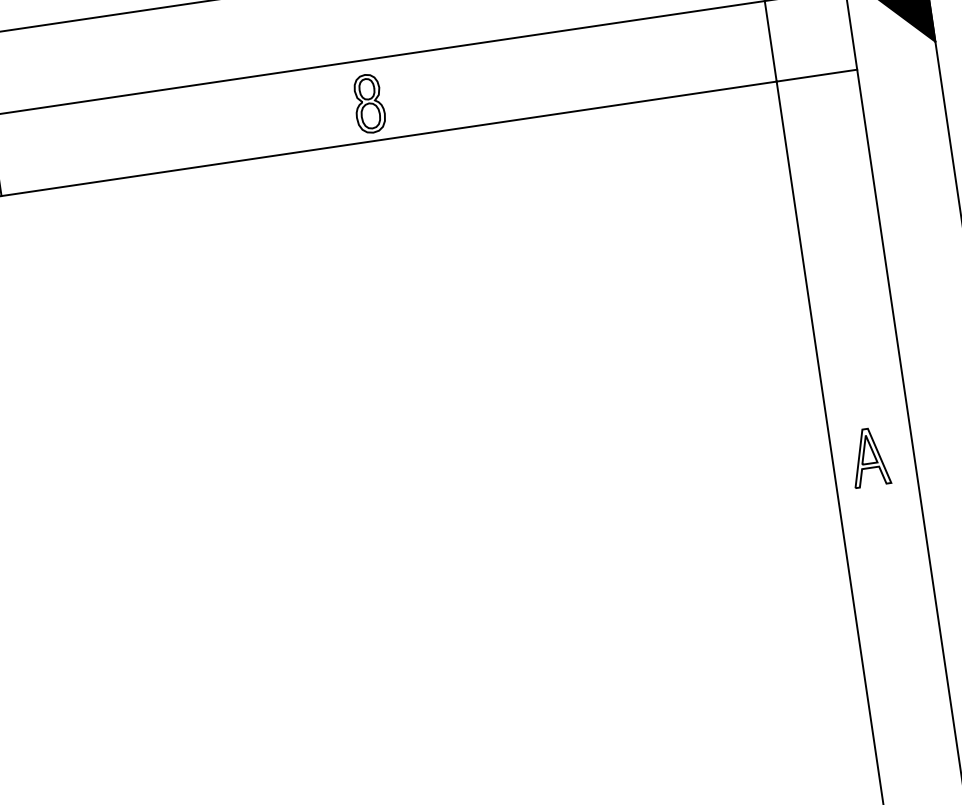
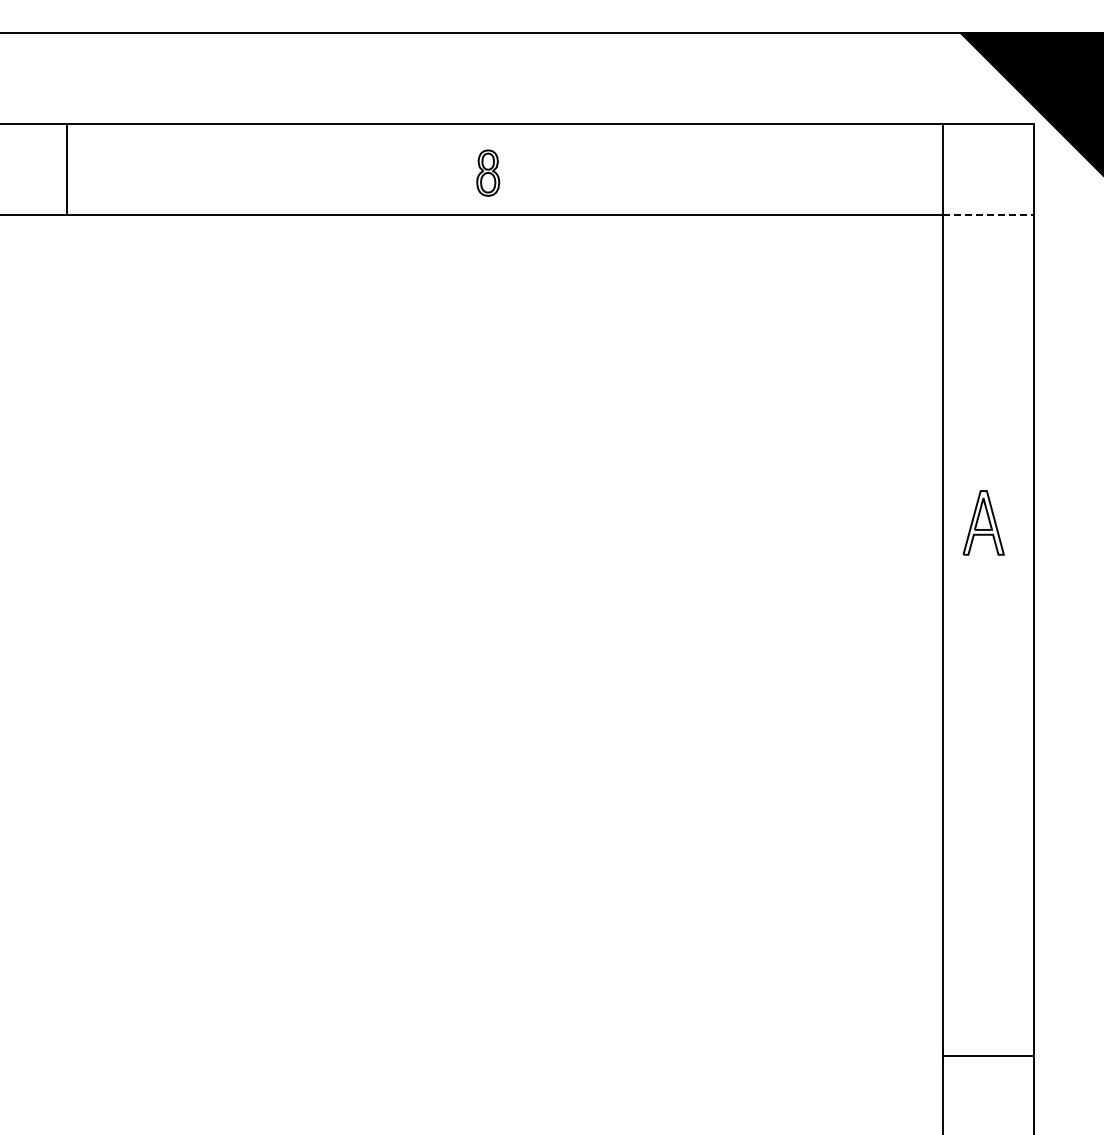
line: (817, 75) -> (988, 215), solid -> dashed
part: (368, 103) -> (487, 172), size x0.7
part: (869, 457) -> (983, 522), moved

